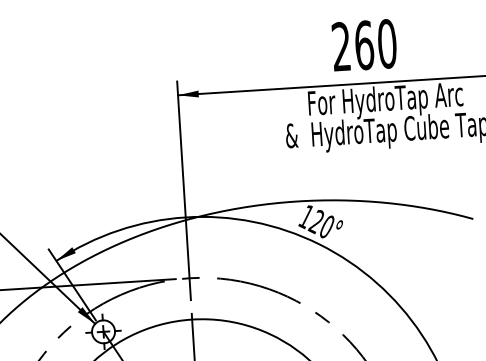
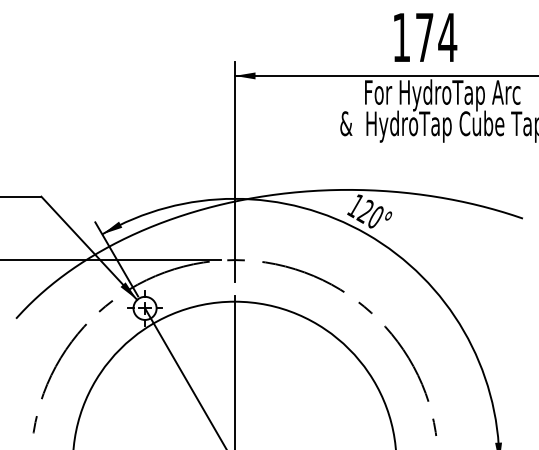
text: (364, 45) -> (424, 37), 260 -> 174

